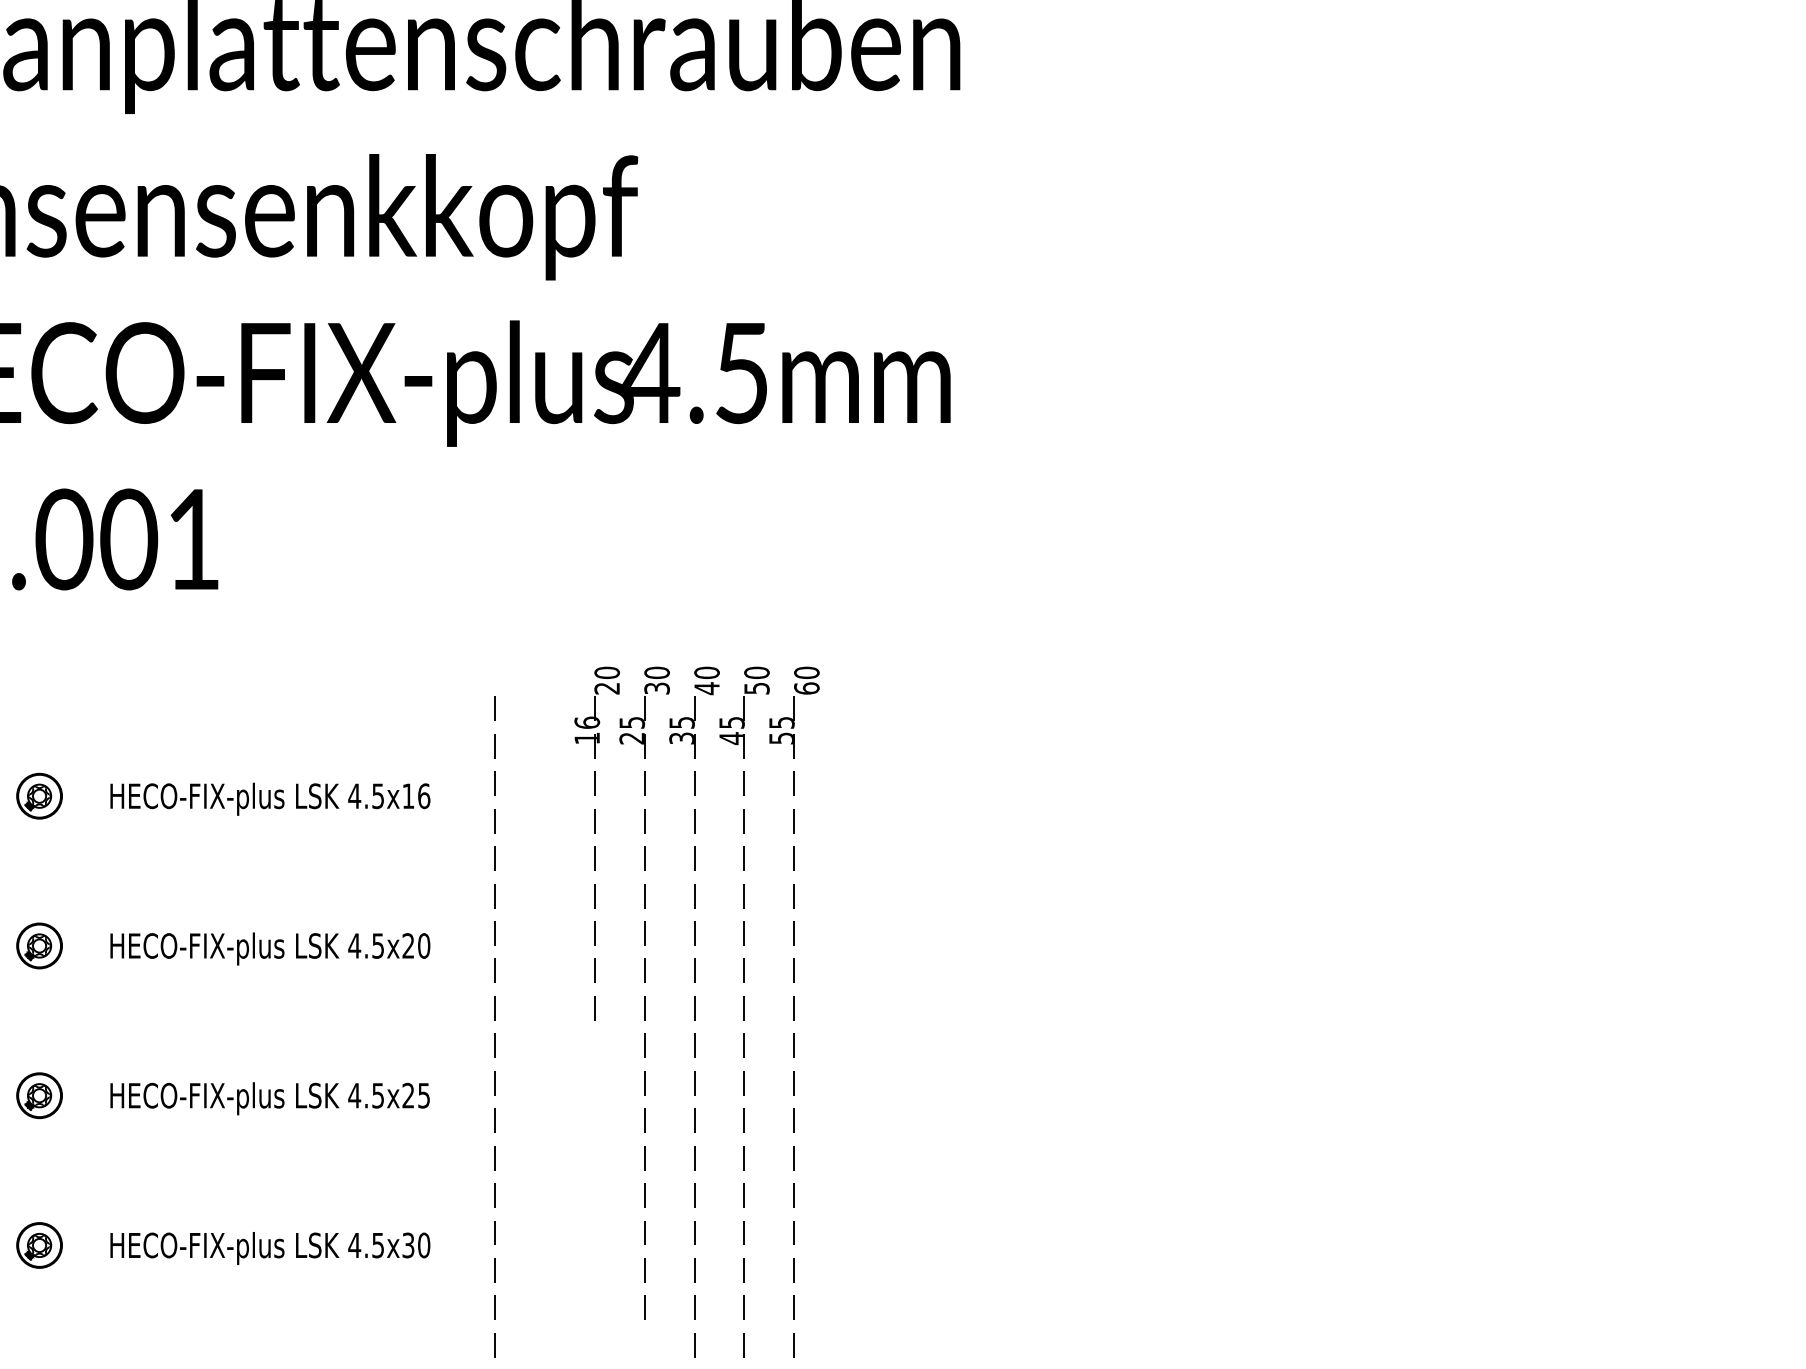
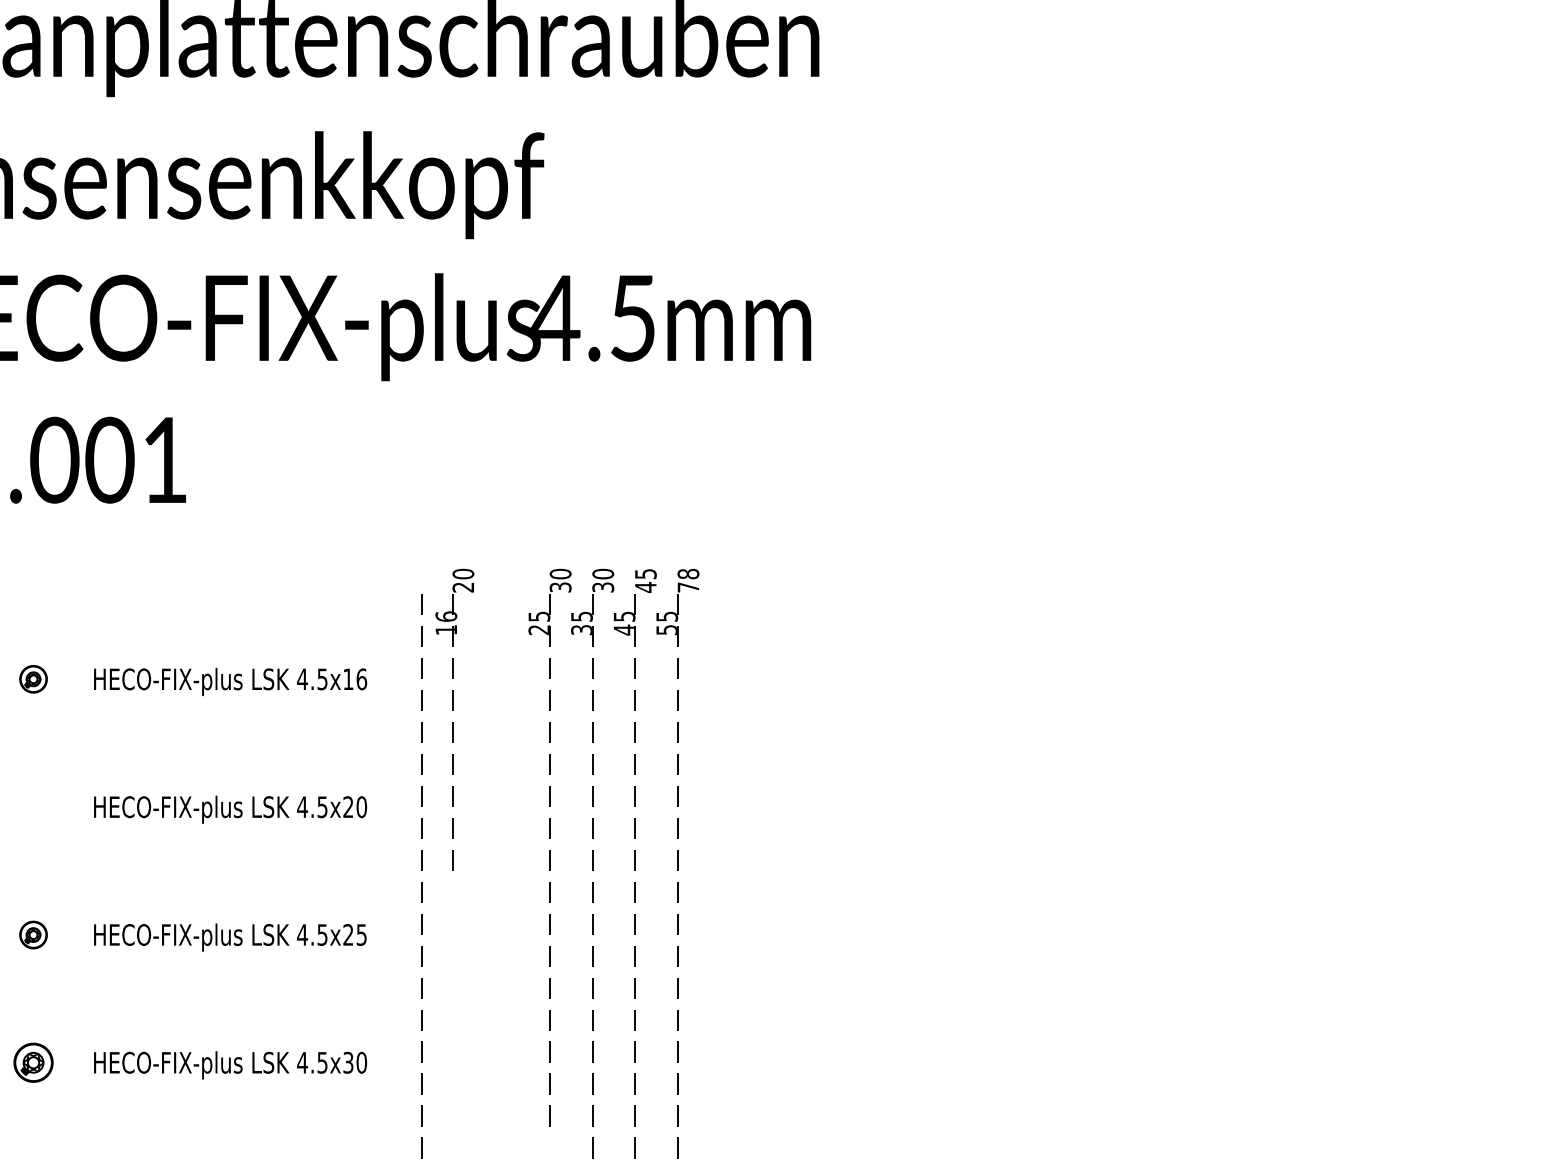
text: (756, 680) -> (645, 580), 50 -> 45
text: (806, 680) -> (688, 580), 60 -> 78
text: (706, 688) -> (602, 587), 40 -> 30
part: (39, 795) -> (33, 678), size x0.7
part: (597, 843) -> (455, 719), moved
part: (39, 945) -> (33, 806), removed
part: (39, 1095) -> (33, 934), size x0.7

